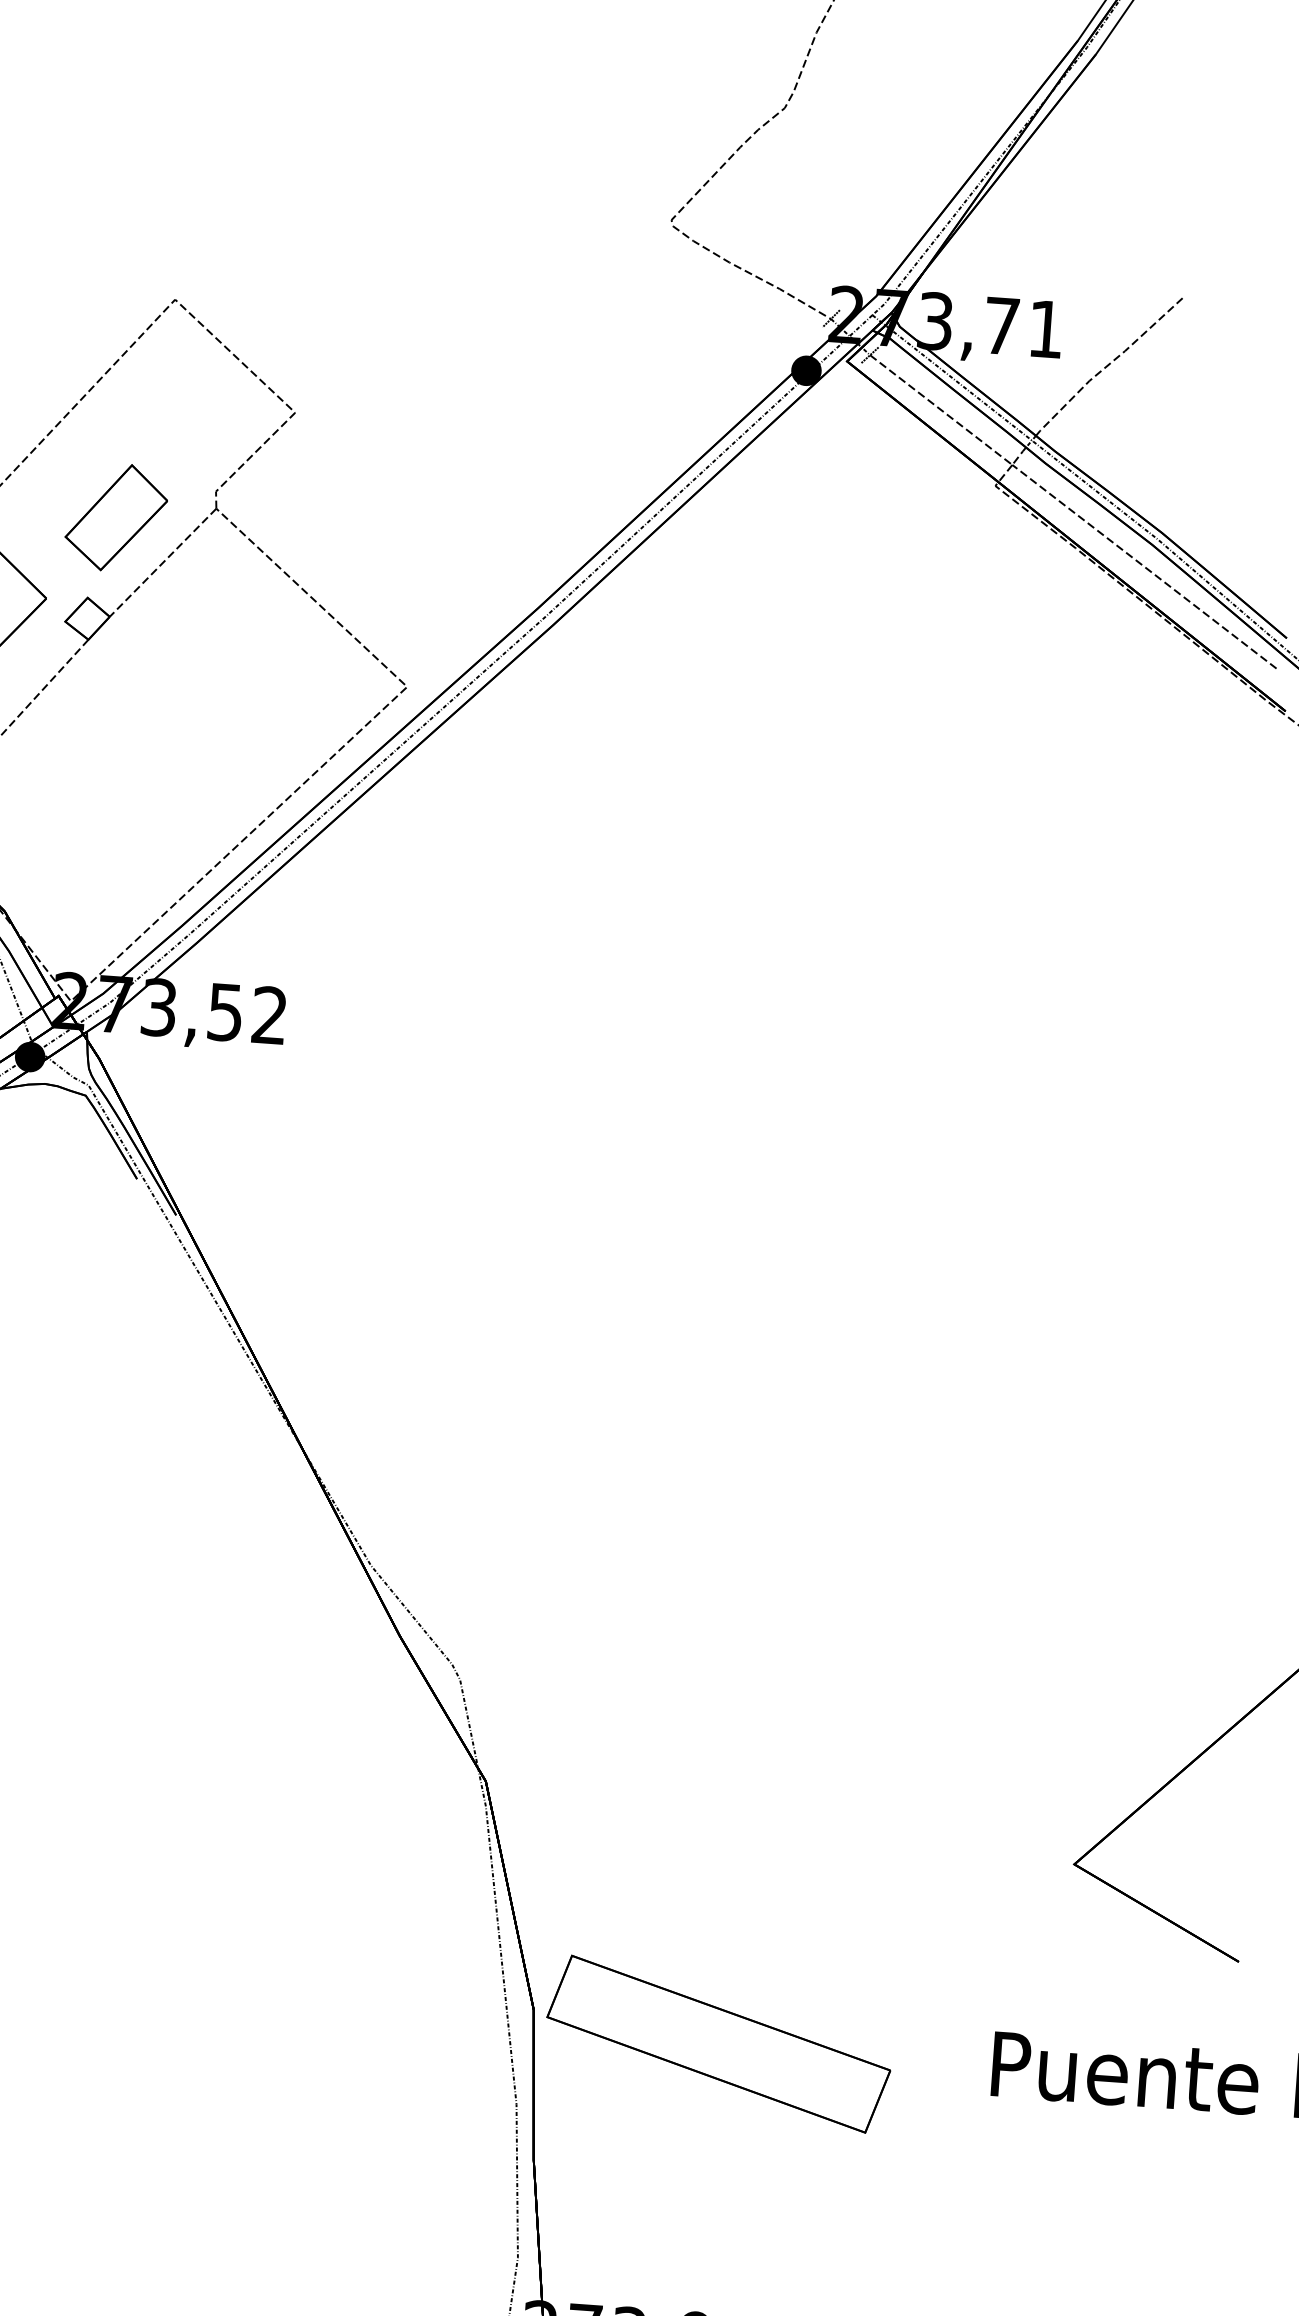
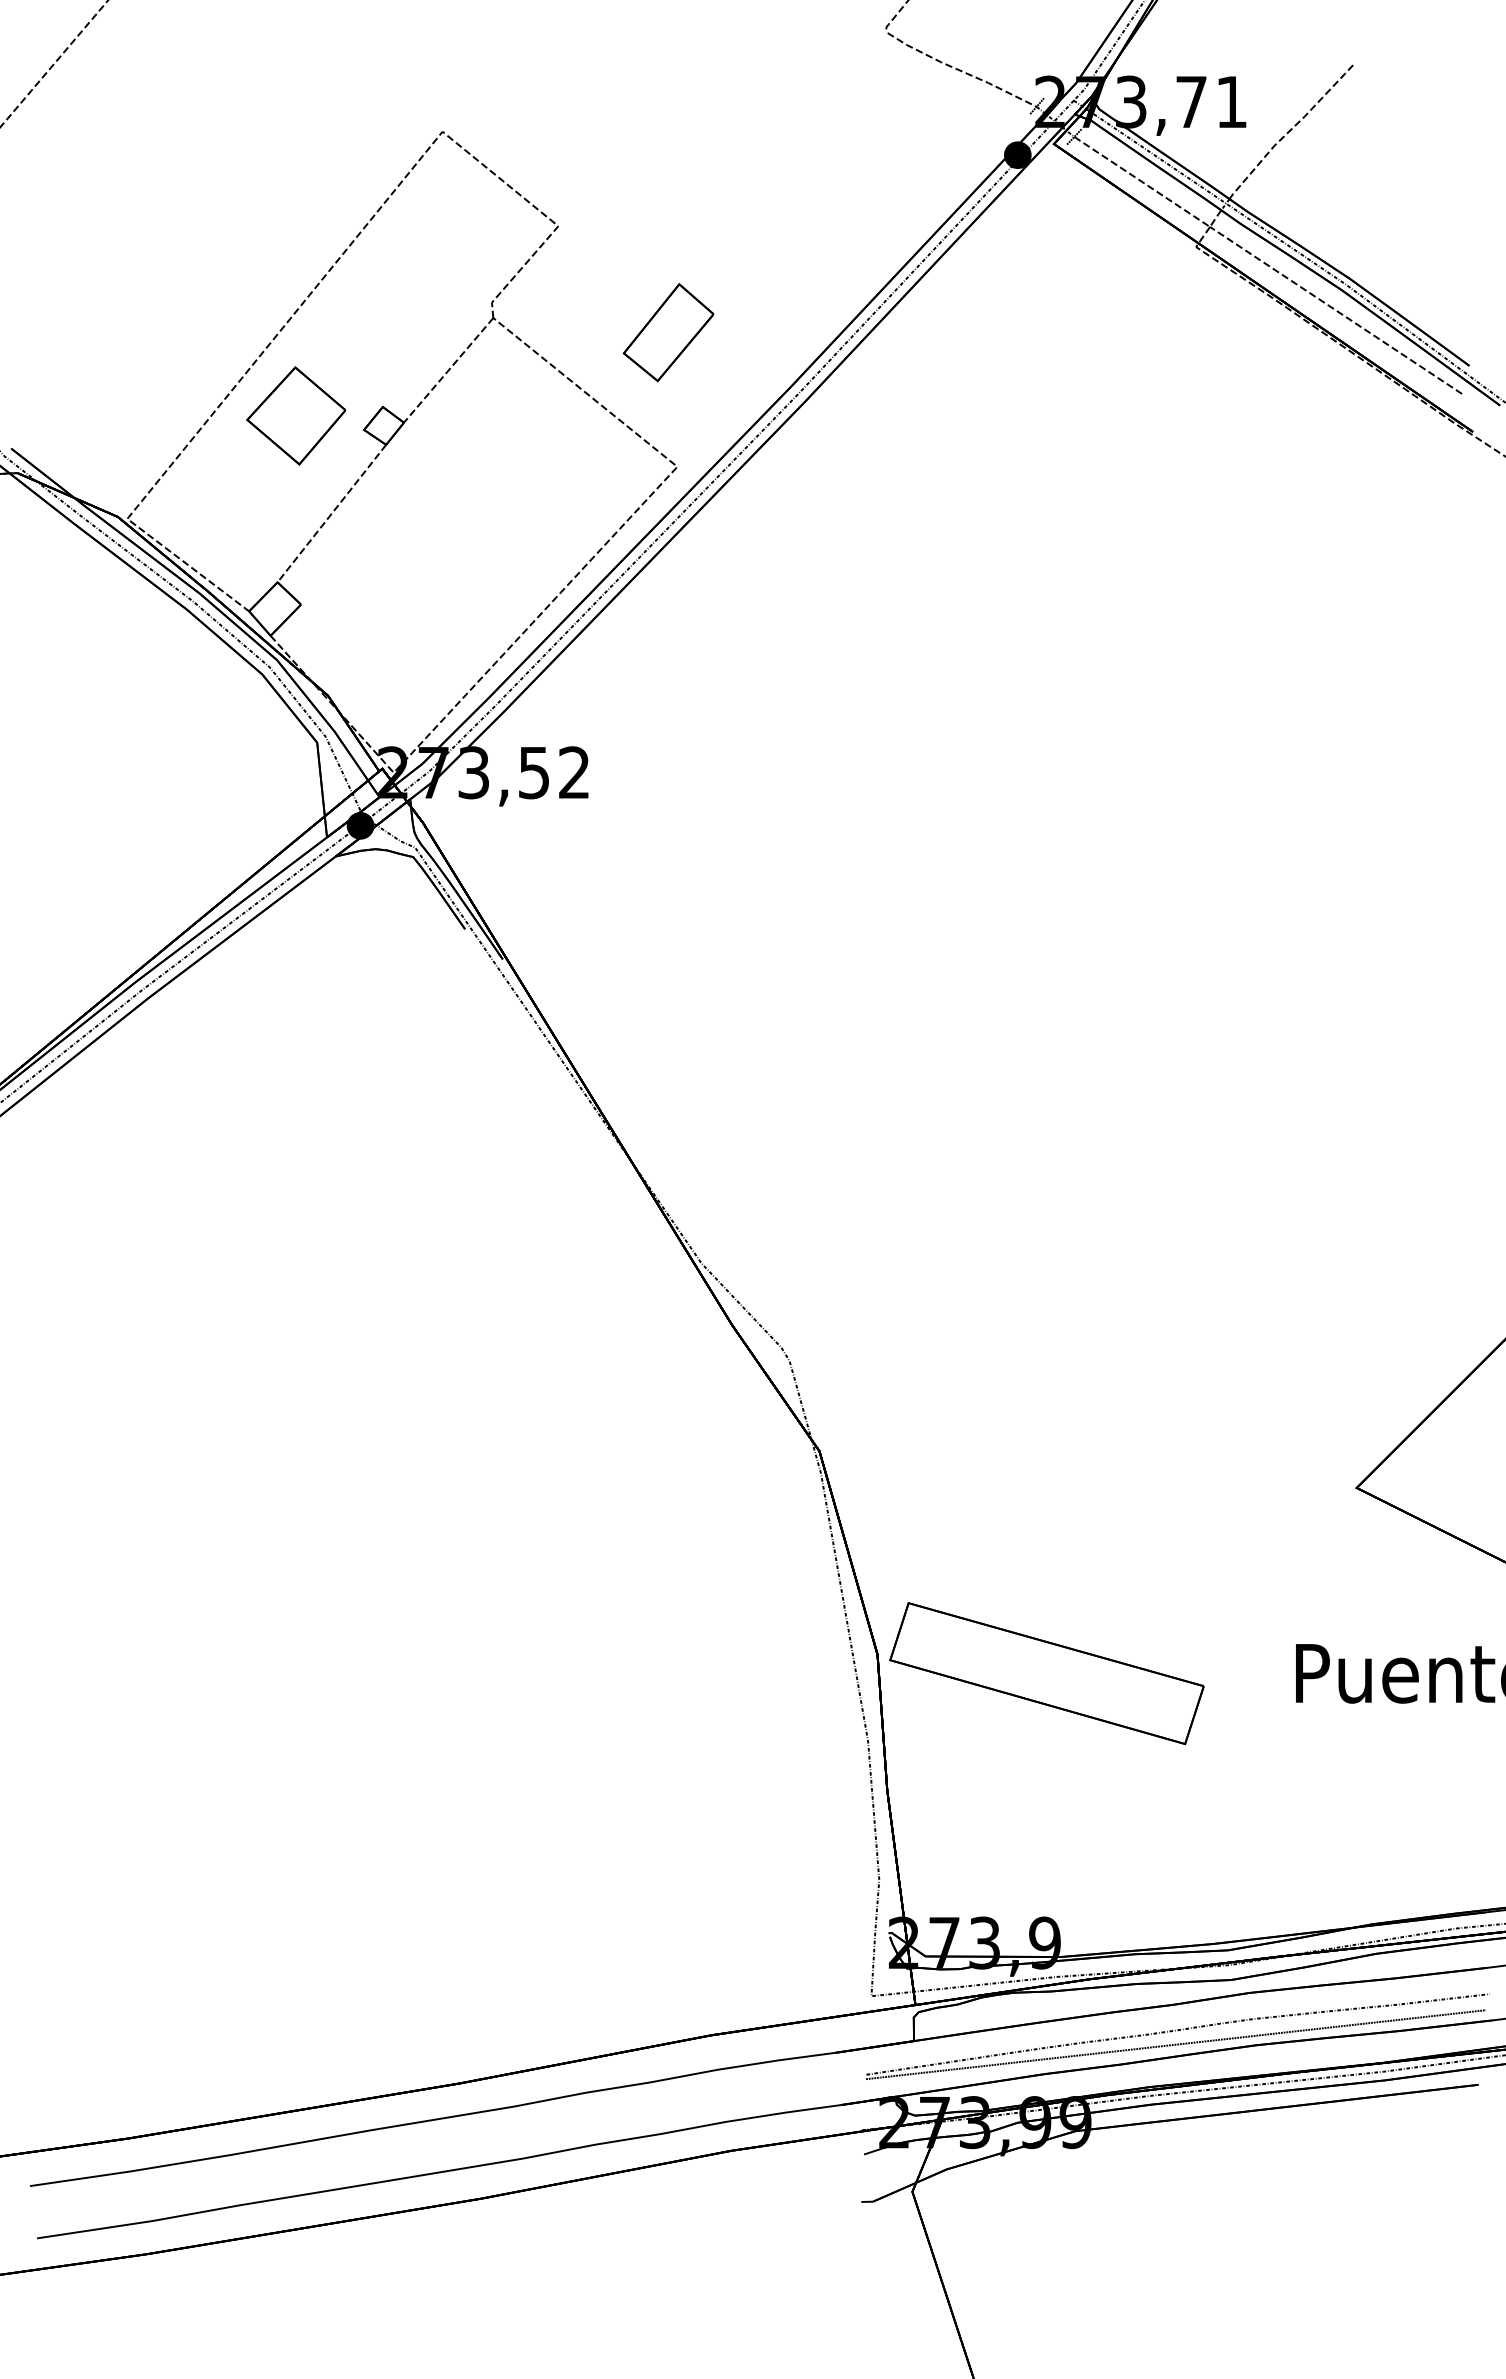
part: (116, 517) -> (668, 332), moved

